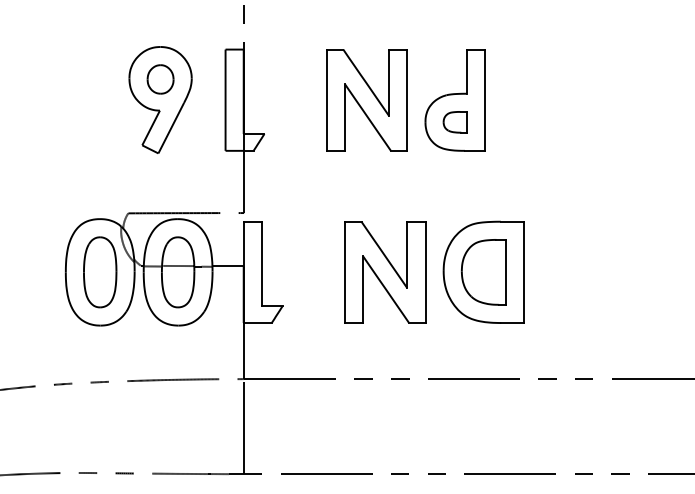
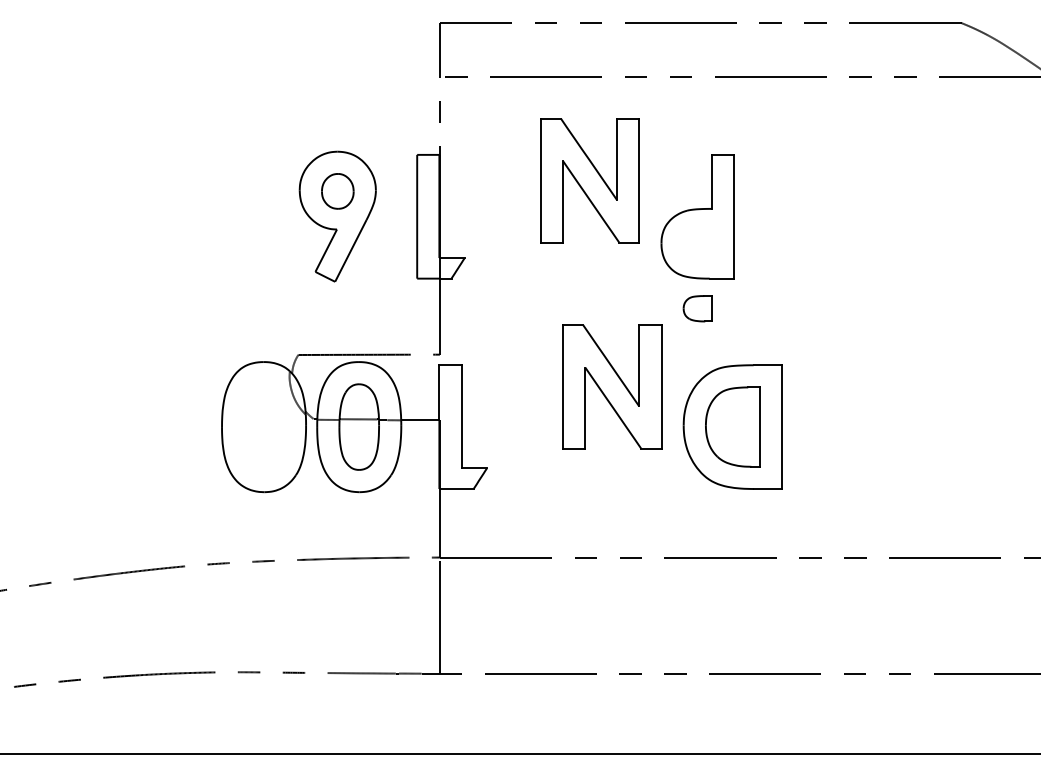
part: (366, 99) -> (589, 180), moved
part: (454, 122) -> (697, 308), moved
part: (99, 271) -> (263, 426), removed
part: (385, 271) -> (612, 386), moved

